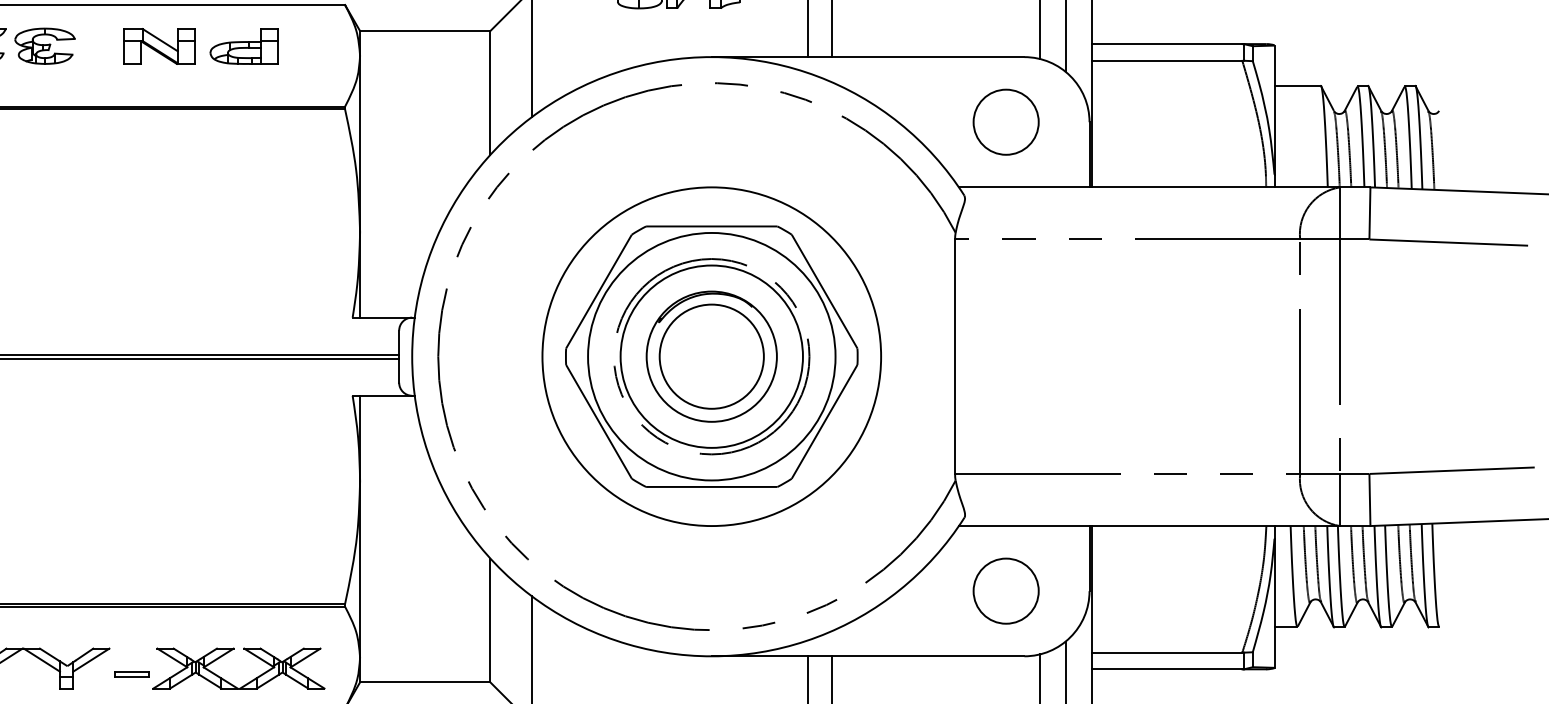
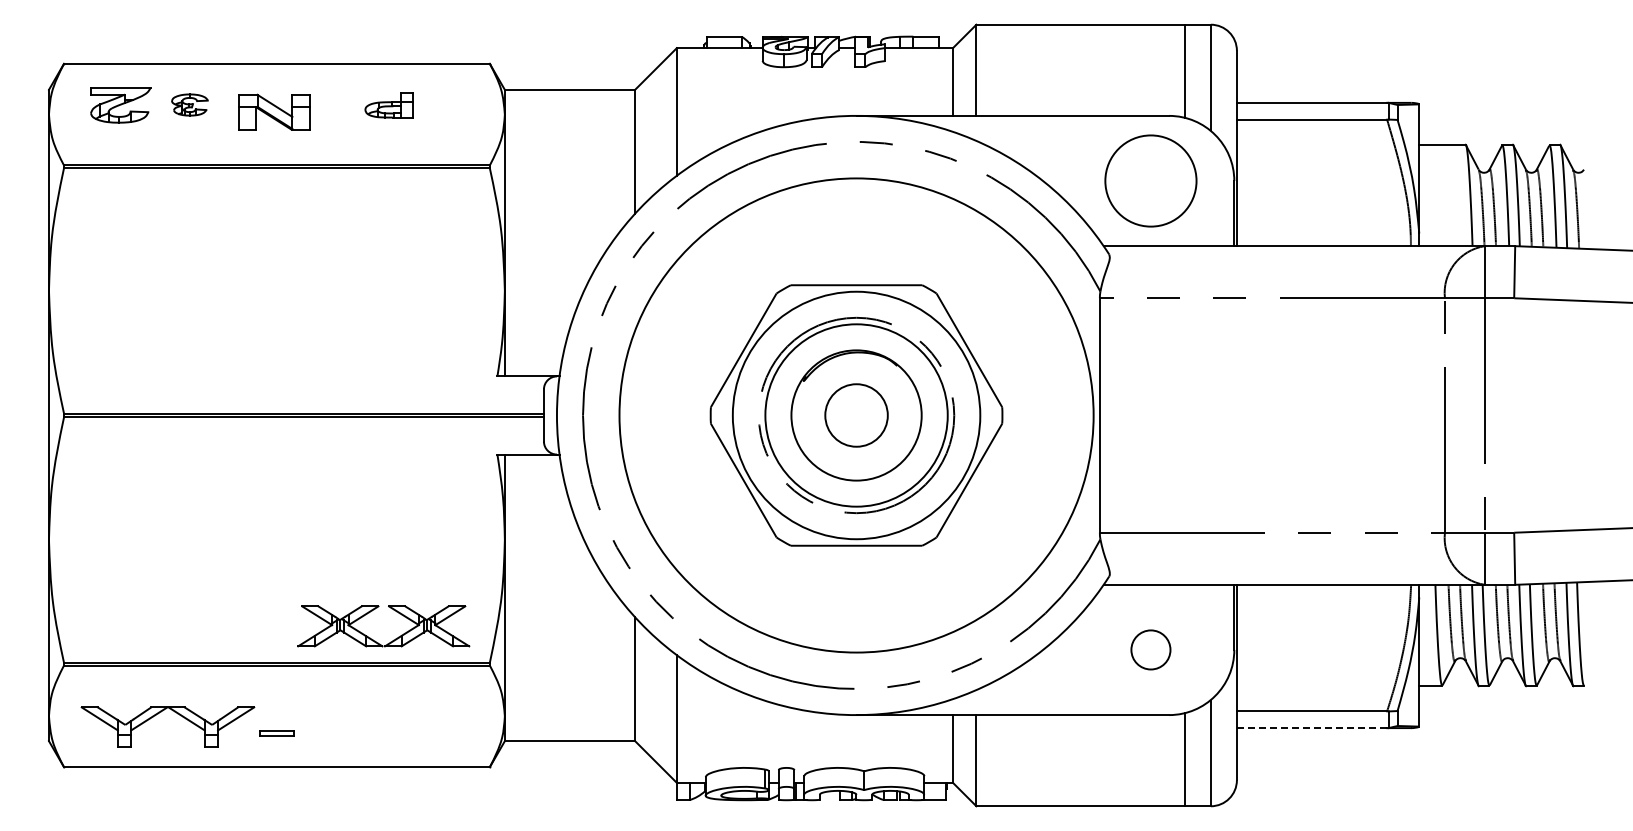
part: (44, 45) -> (189, 104), size x0.6
part: (159, 45) -> (274, 111), moved
part: (243, 46) -> (388, 105), size x0.7
circle: (1005, 121) -> (1150, 180), size x1.4
circle: (711, 356) -> (856, 415), size x0.6
circle: (711, 356) -> (856, 415), size x1.4
circle: (1005, 590) -> (1150, 649), size x0.6
line: (1166, 669) -> (1311, 728), solid -> dashed
part: (230, 682) -> (375, 640), moved

